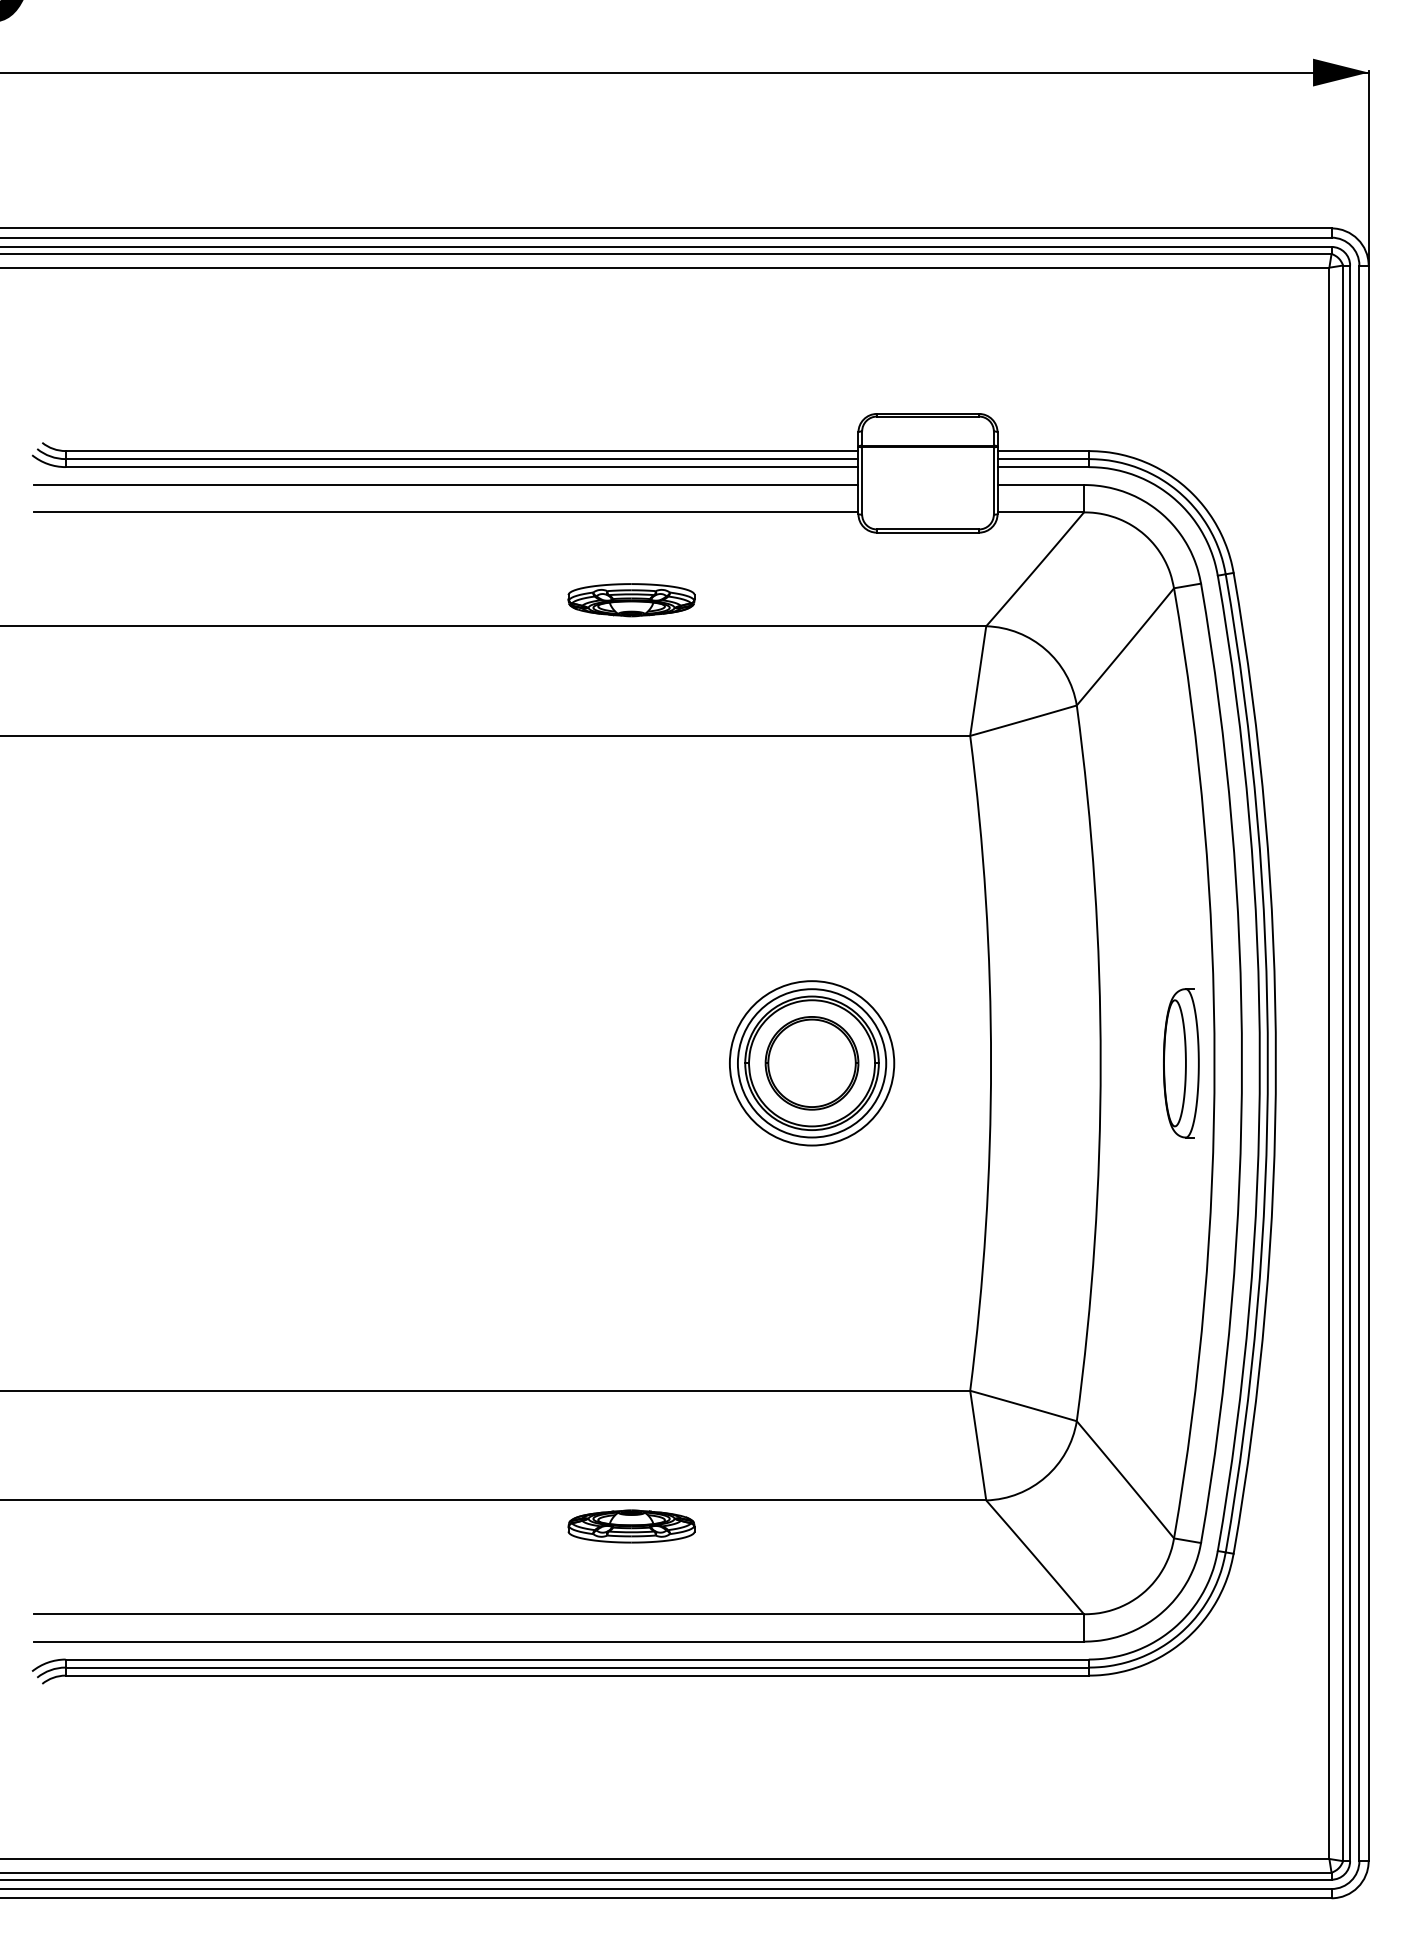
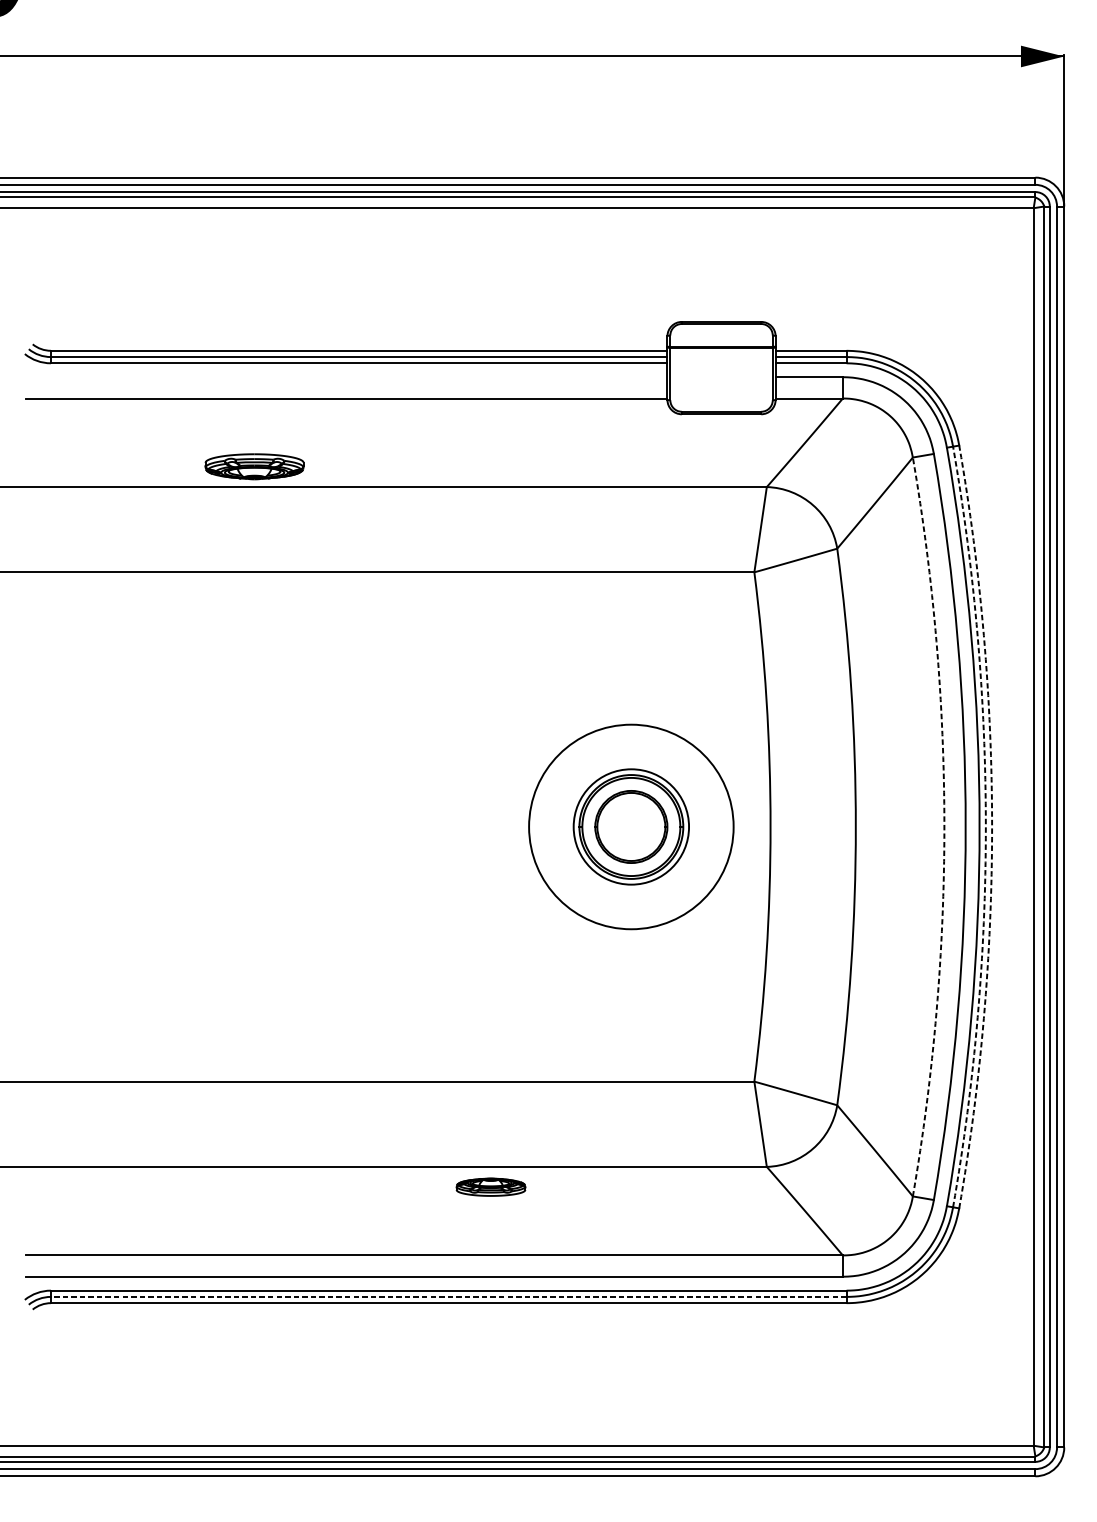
line: (445, 485) -> (346, 377), removed
part: (631, 600) -> (254, 467), moved
circle: (811, 1063) -> (630, 827), size x1.6
part: (1181, 1063) -> (918, 827), removed
arc: (1214, 1063) -> (944, 827), solid -> dashed
arc: (1267, 1063) -> (985, 827), solid -> dashed
arc: (1275, 1063) -> (991, 827), solid -> dashed
part: (631, 1526) -> (490, 1187), size x0.7
line: (577, 1667) -> (448, 1296), solid -> dashed

